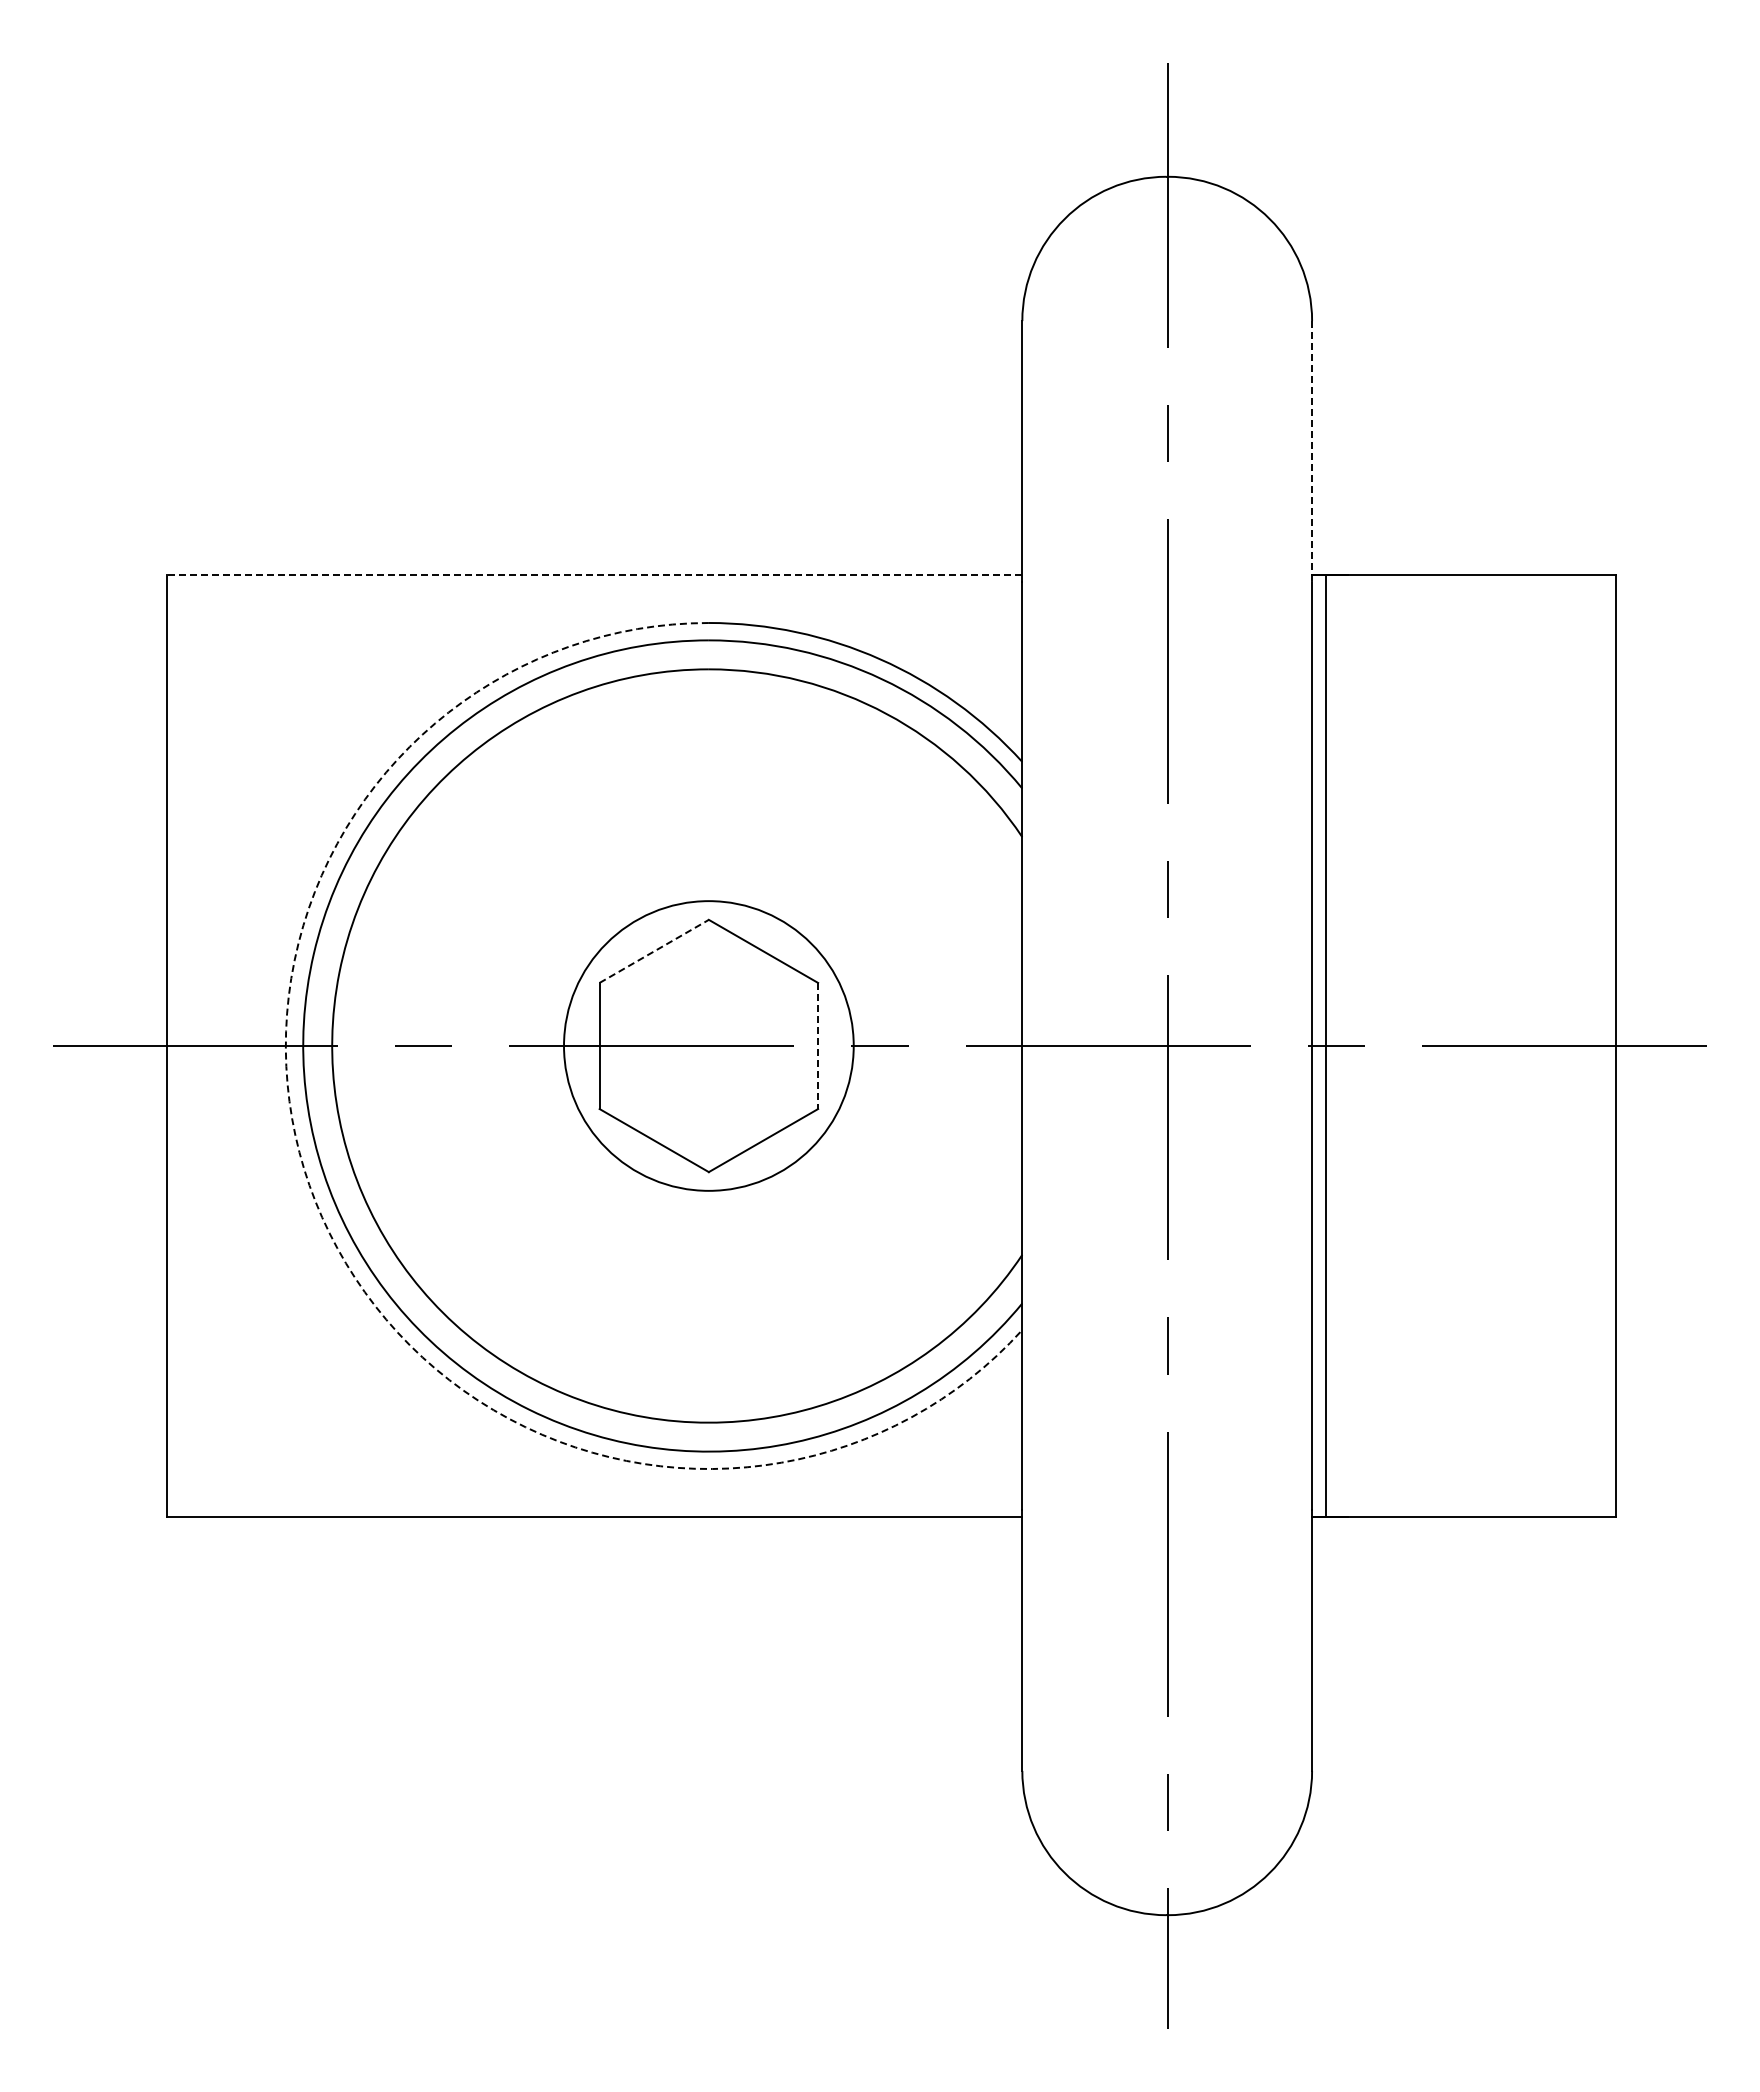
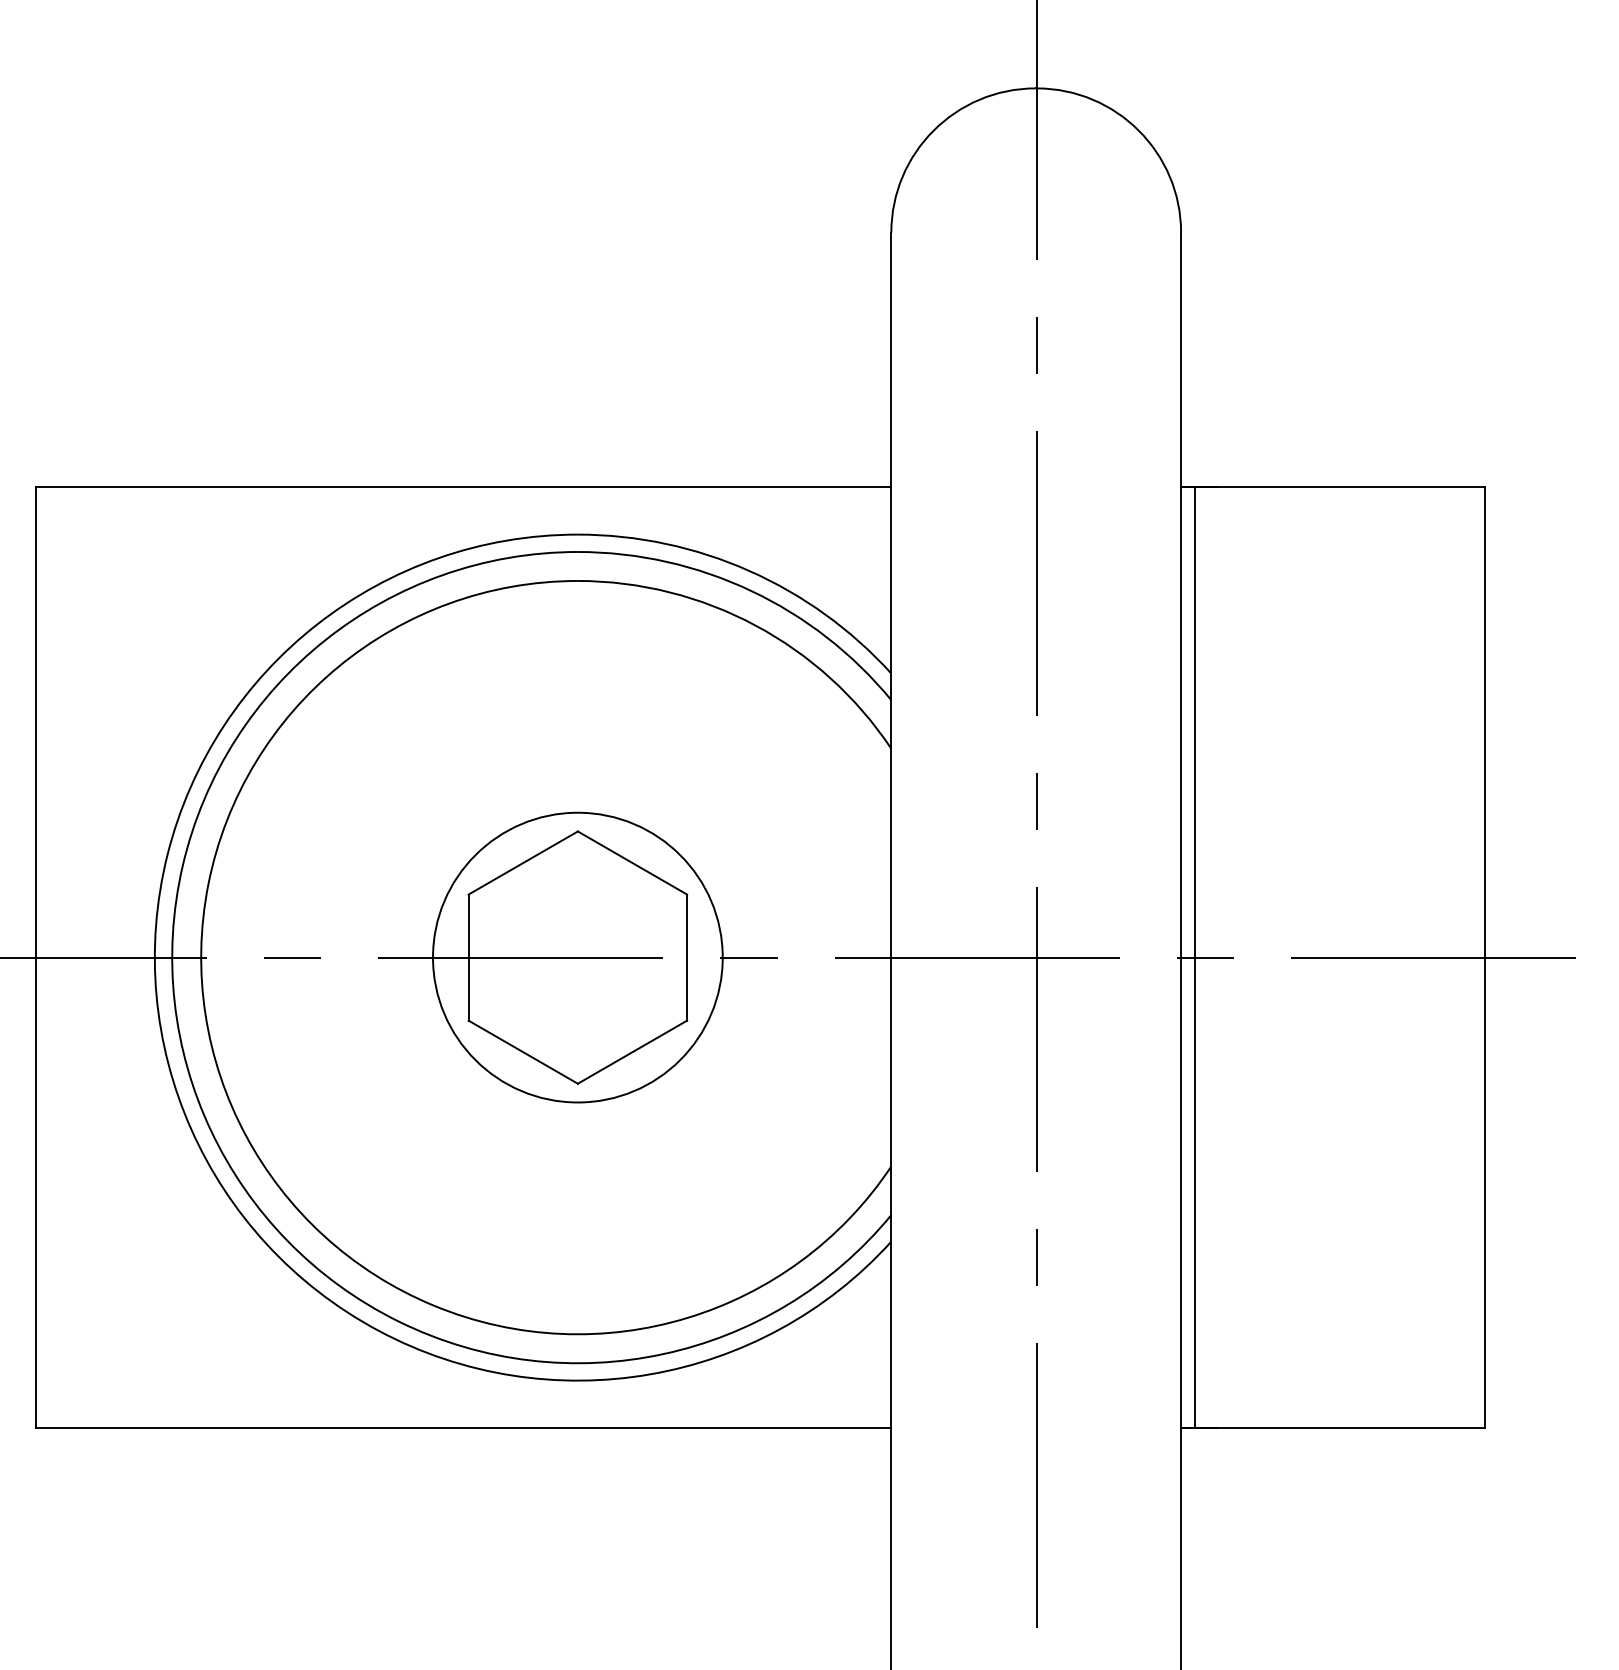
line: (1312, 451) -> (1181, 363), dashed -> solid
line: (594, 575) -> (463, 487), dashed -> solid
line: (654, 951) -> (523, 863), dashed -> solid
line: (818, 1046) -> (687, 958), dashed -> solid
arc: (322, 1217) -> (191, 1129), dashed -> solid

